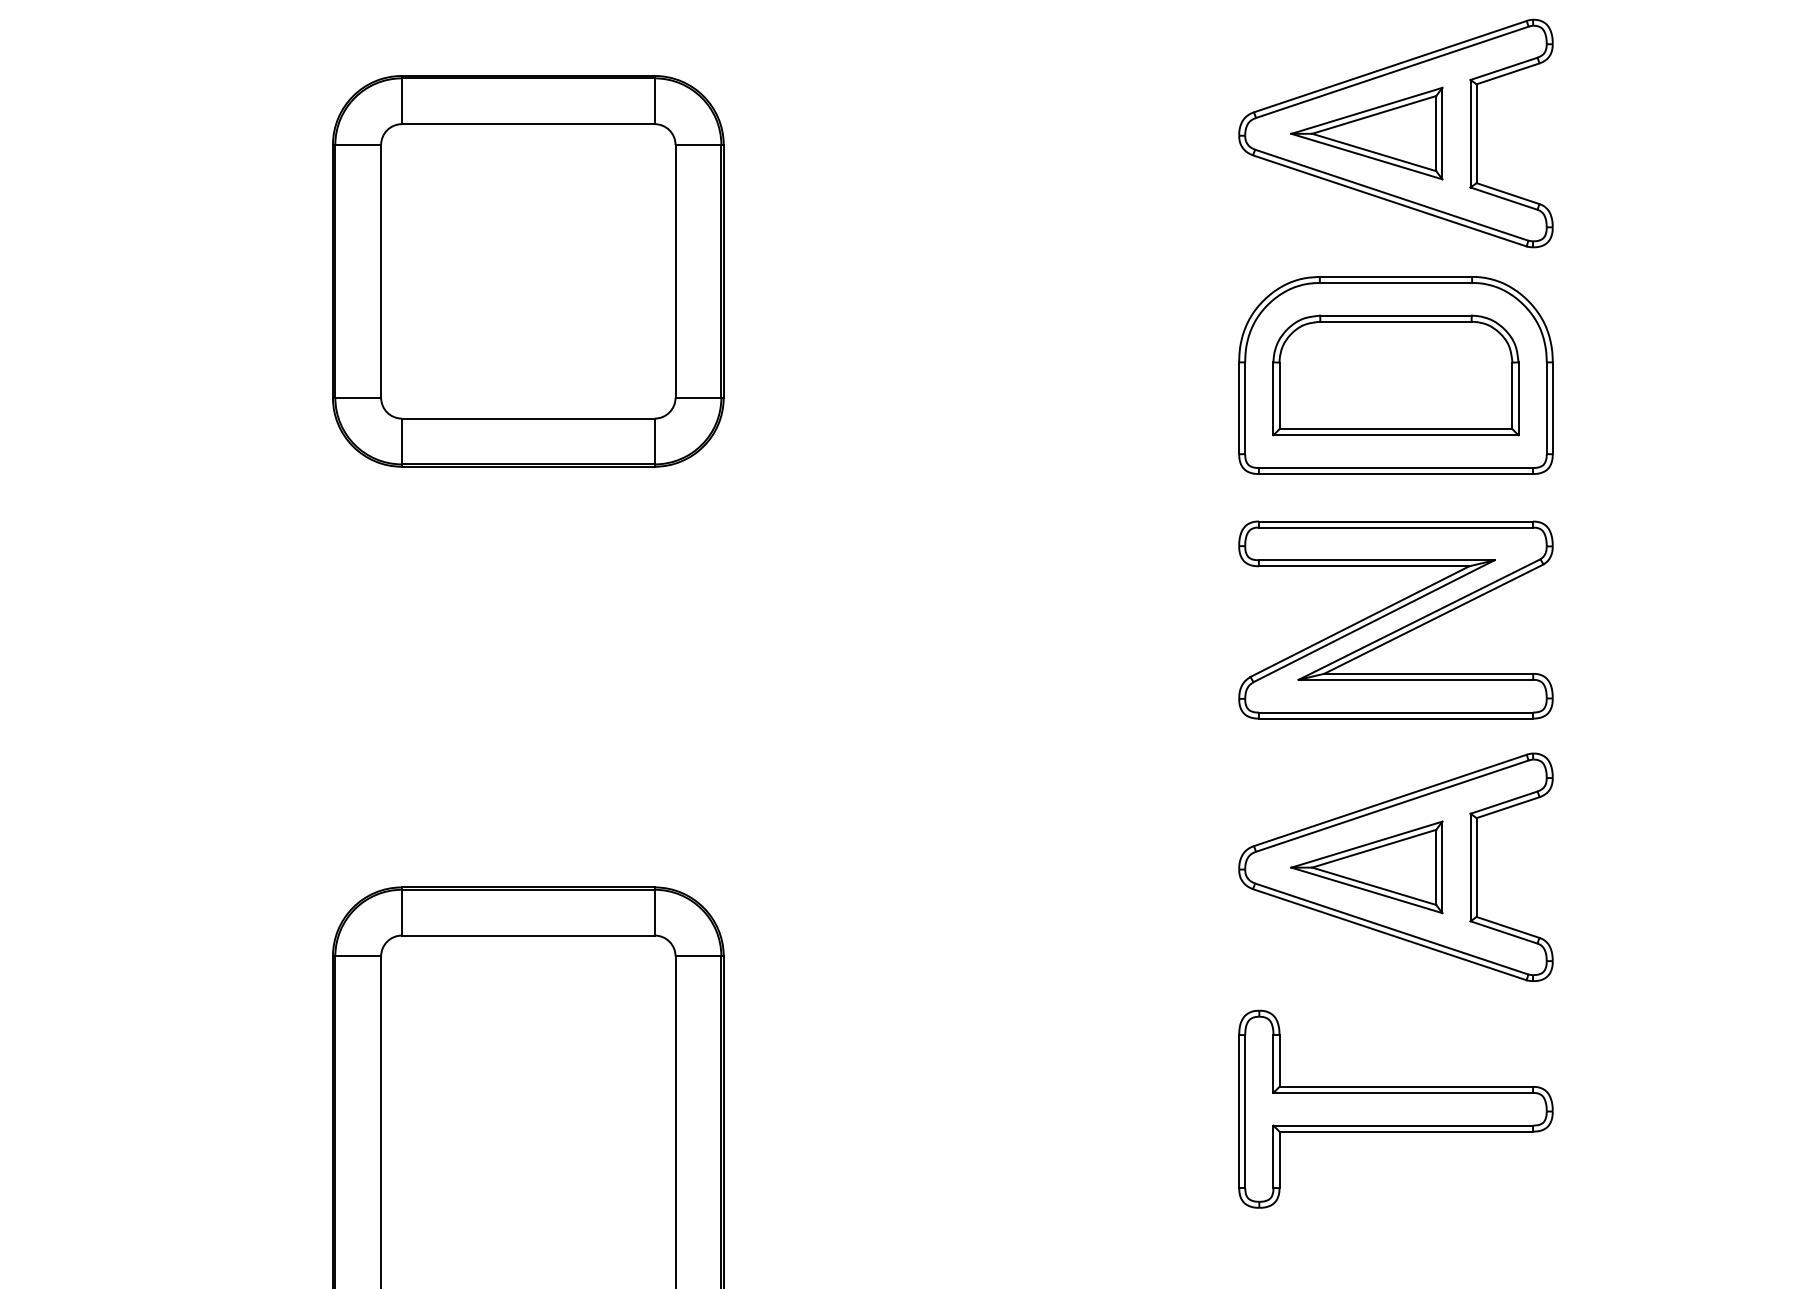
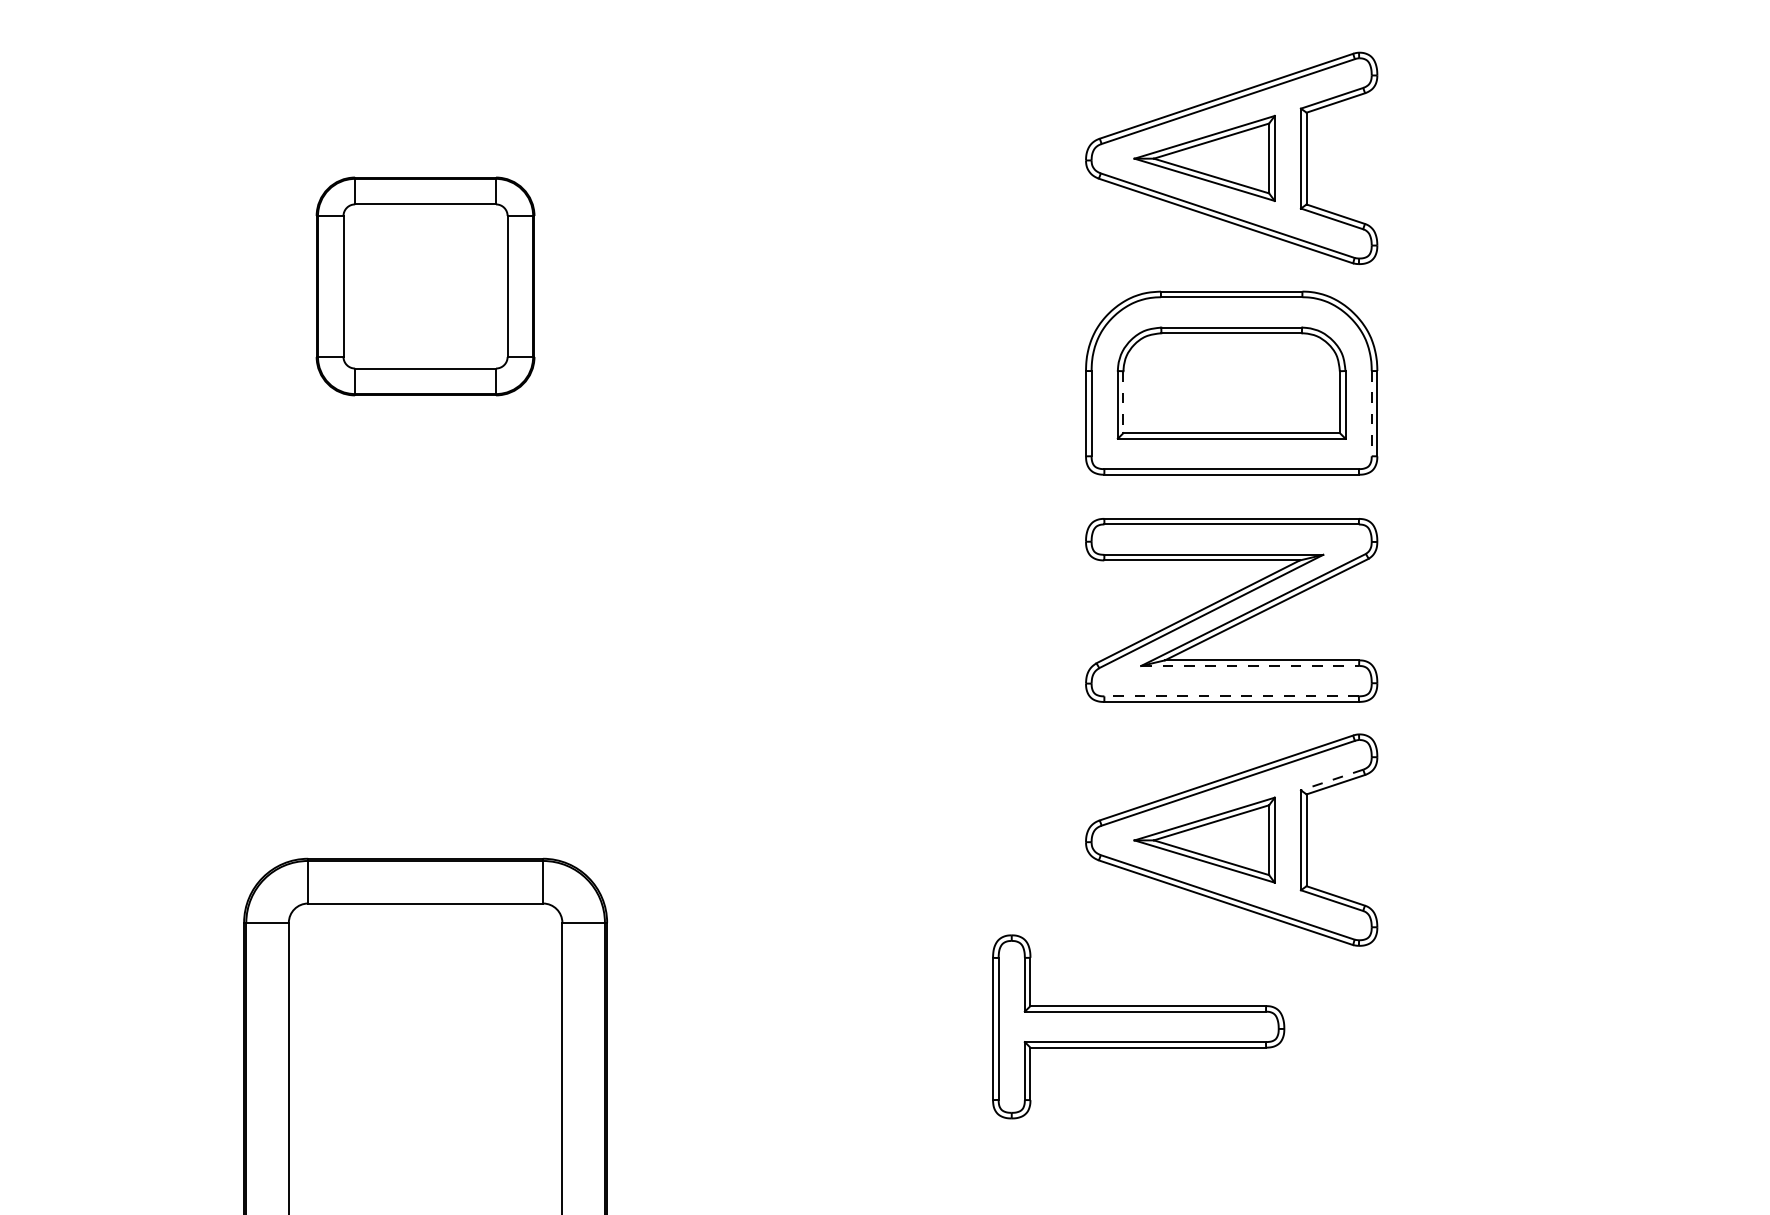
part: (528, 271) -> (425, 286), size x0.6
line: (1279, 396) -> (1123, 402), solid -> dashed
line: (1546, 408) -> (1371, 413), solid -> dashed
line: (1416, 679) -> (1250, 665), solid -> dashed
line: (1395, 712) -> (1231, 696), solid -> dashed
line: (1504, 803) -> (1332, 780), solid -> dashed
part: (1395, 1108) -> (1138, 1026), moved

